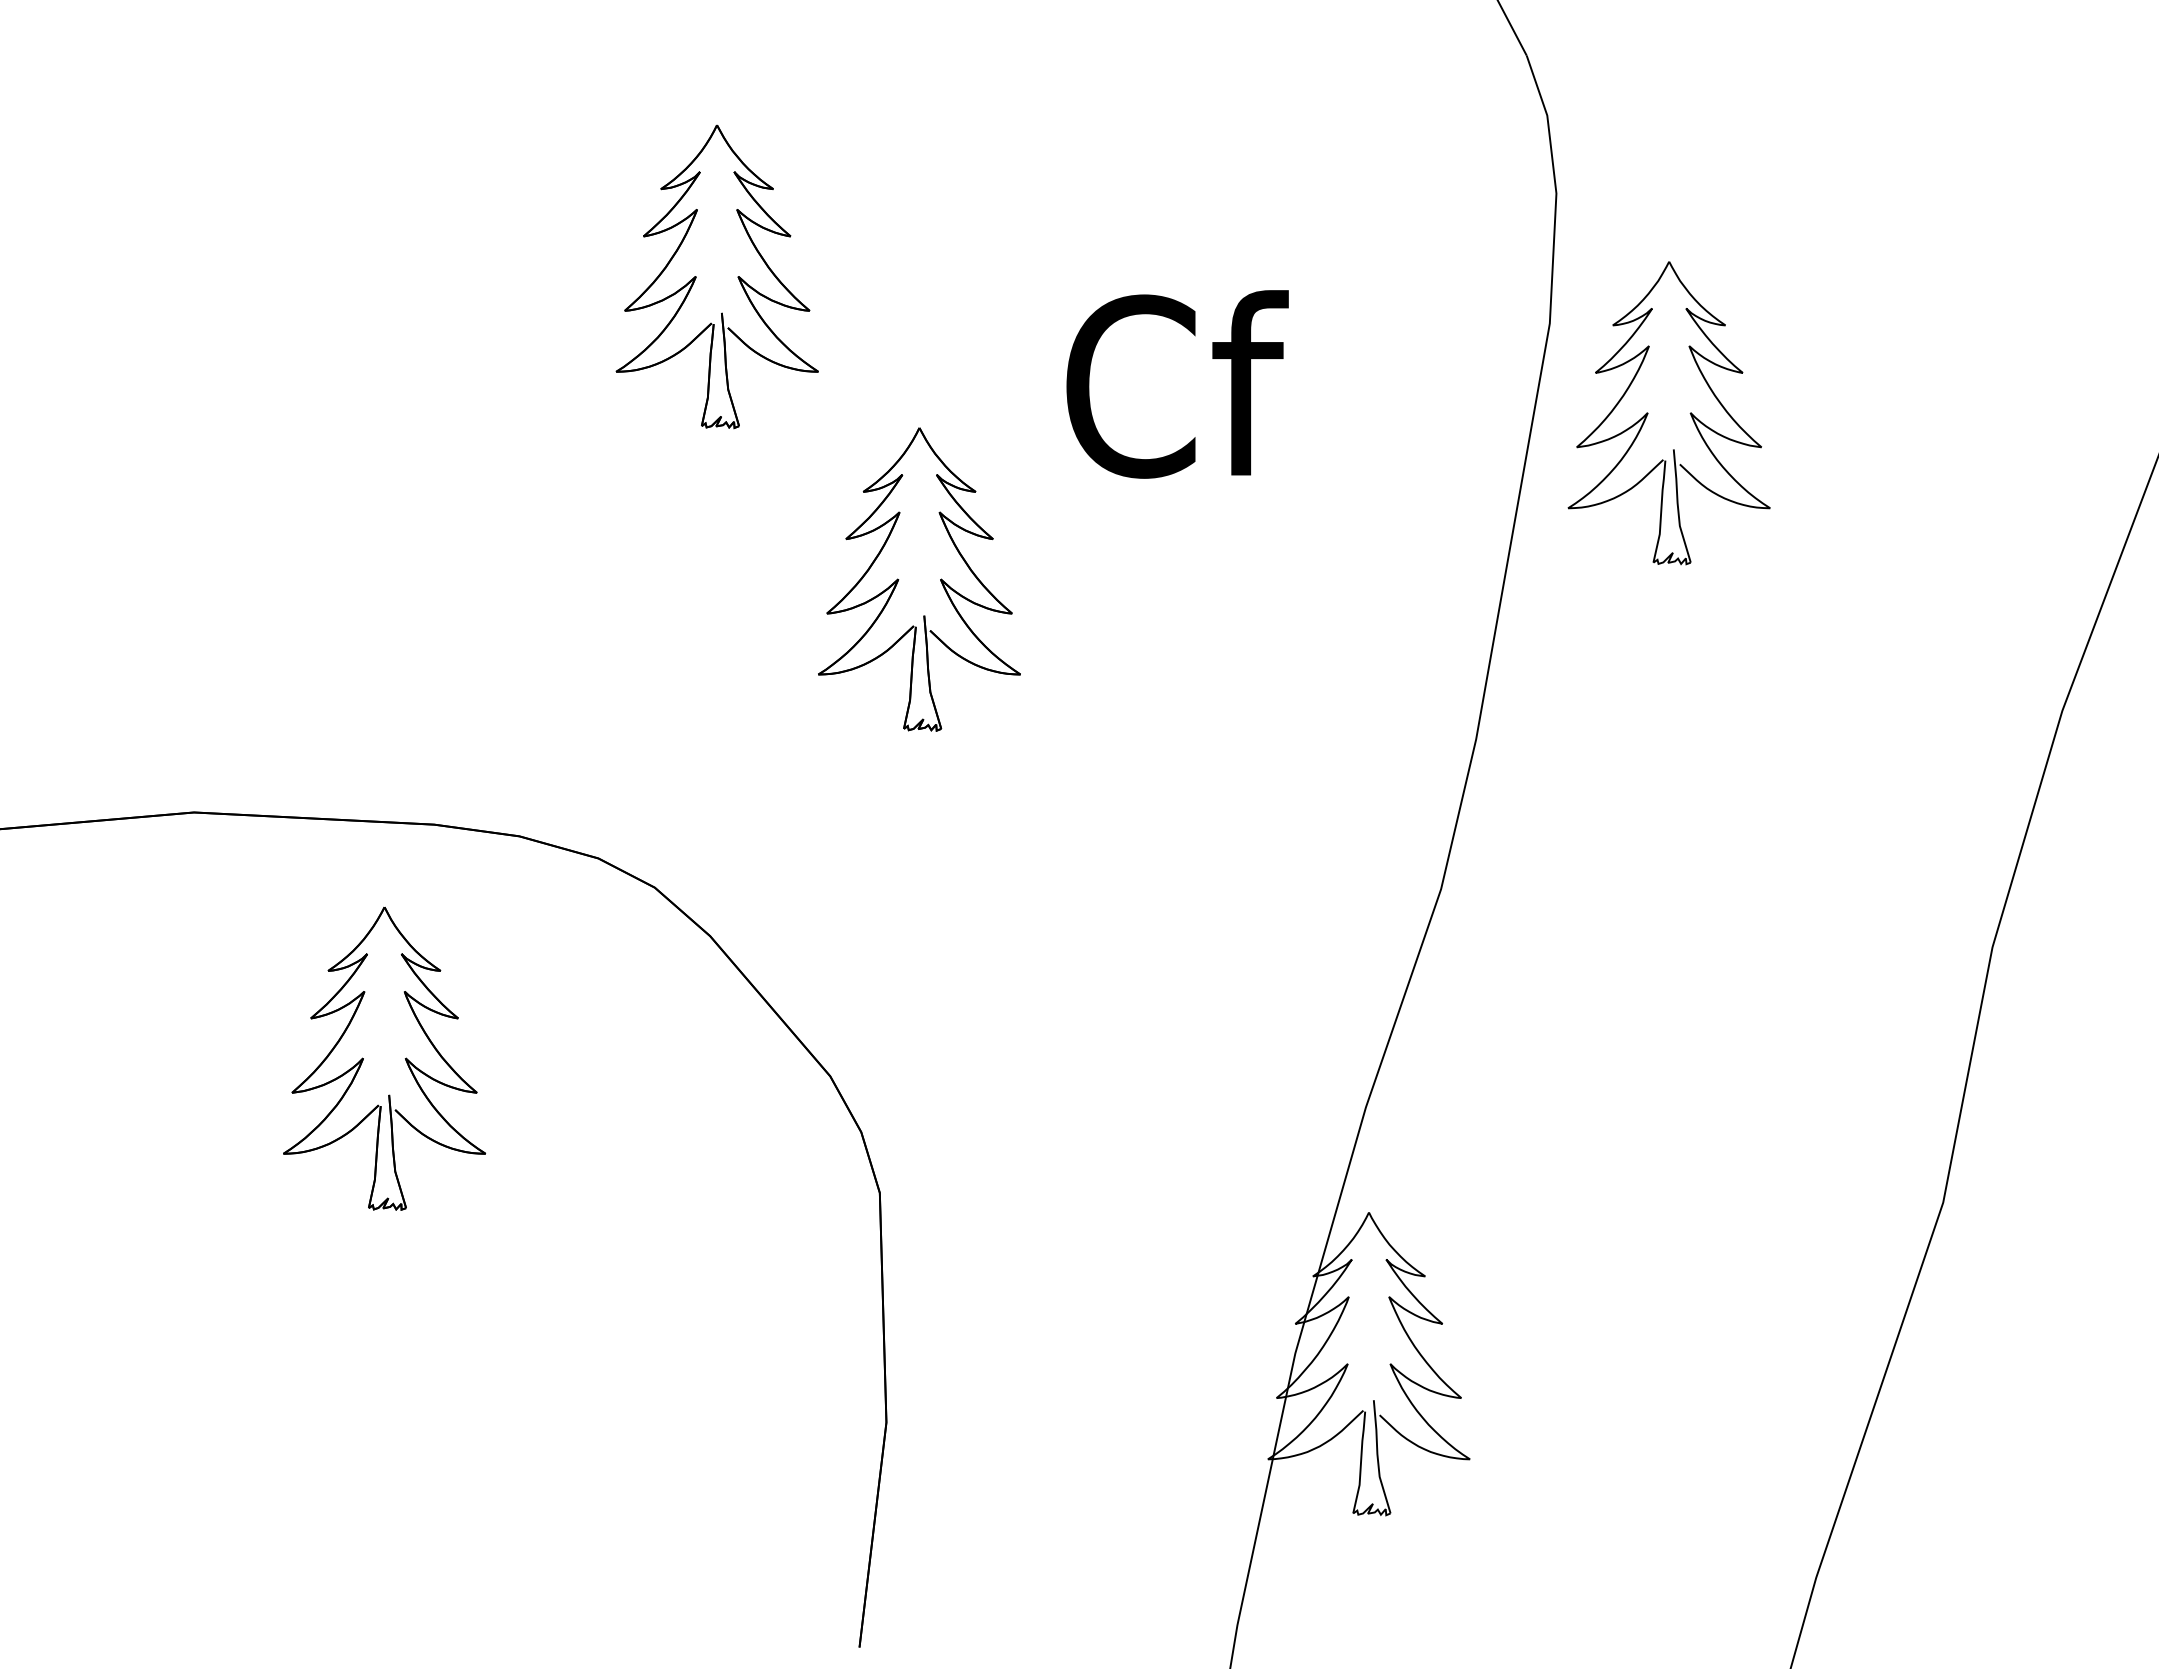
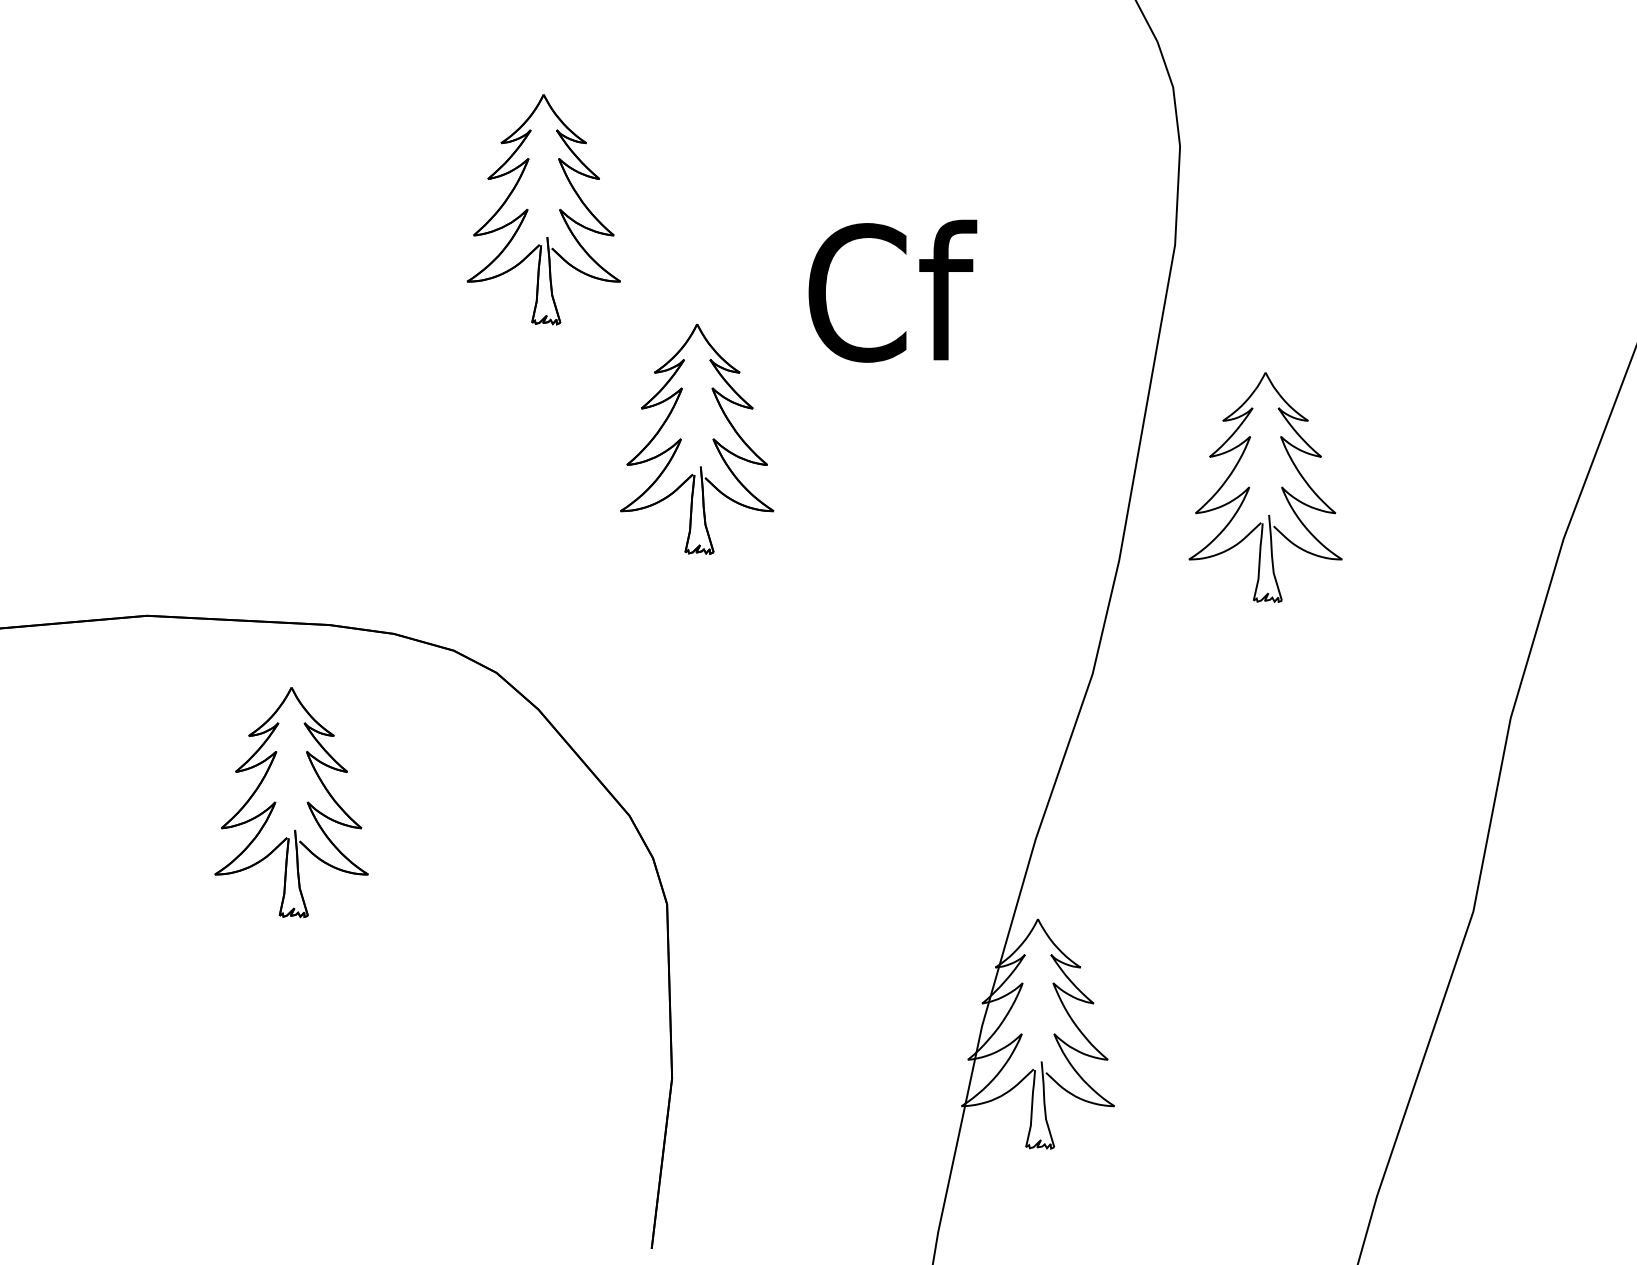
part: (1648, 413) -> (1249, 487), moved

